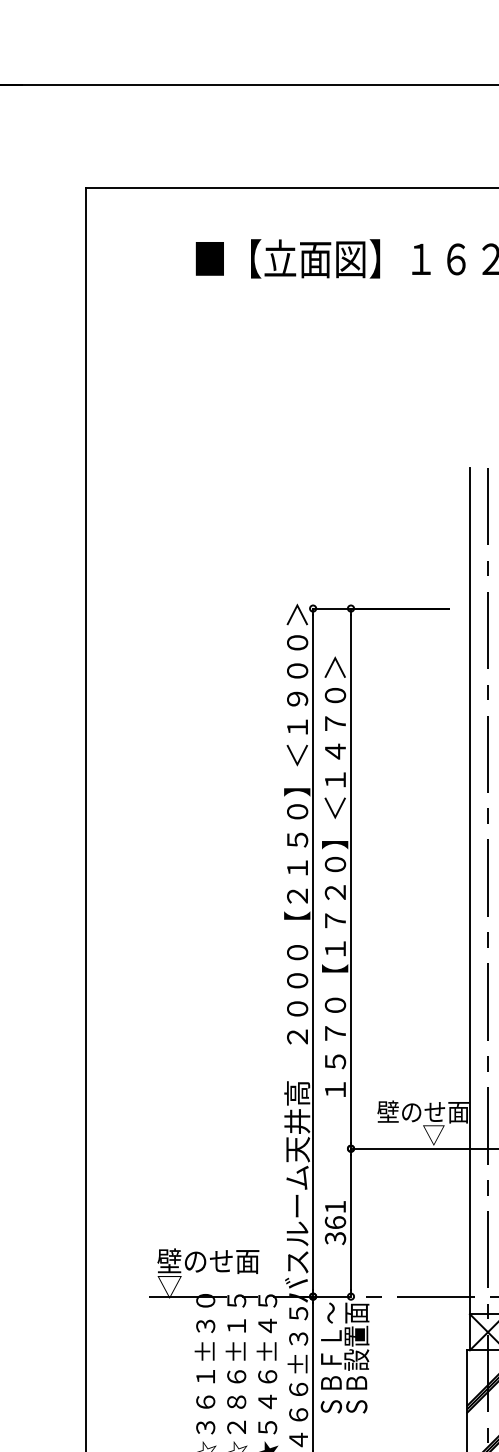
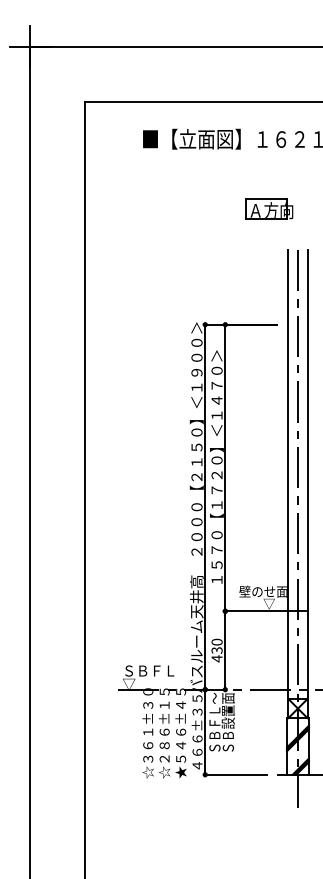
part: (434, 389) -> (269, 208), added
text: (334, 1222) -> (216, 650), 361 -> 430
text: (208, 1260) -> (149, 670), 壁のせ面 -> ＳＢＦＬ

